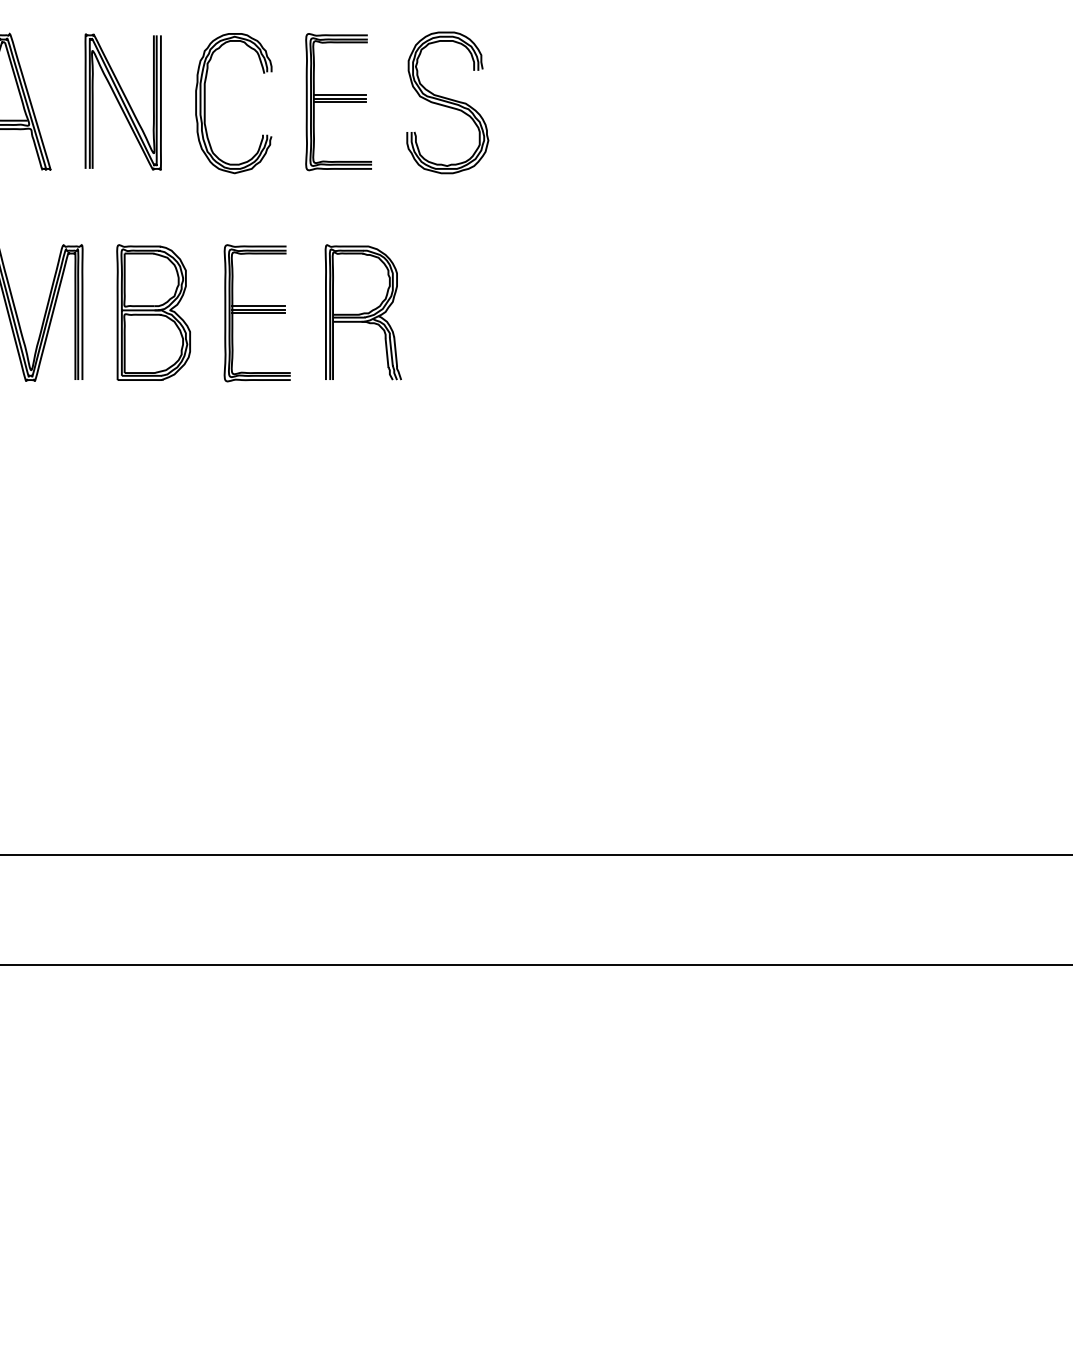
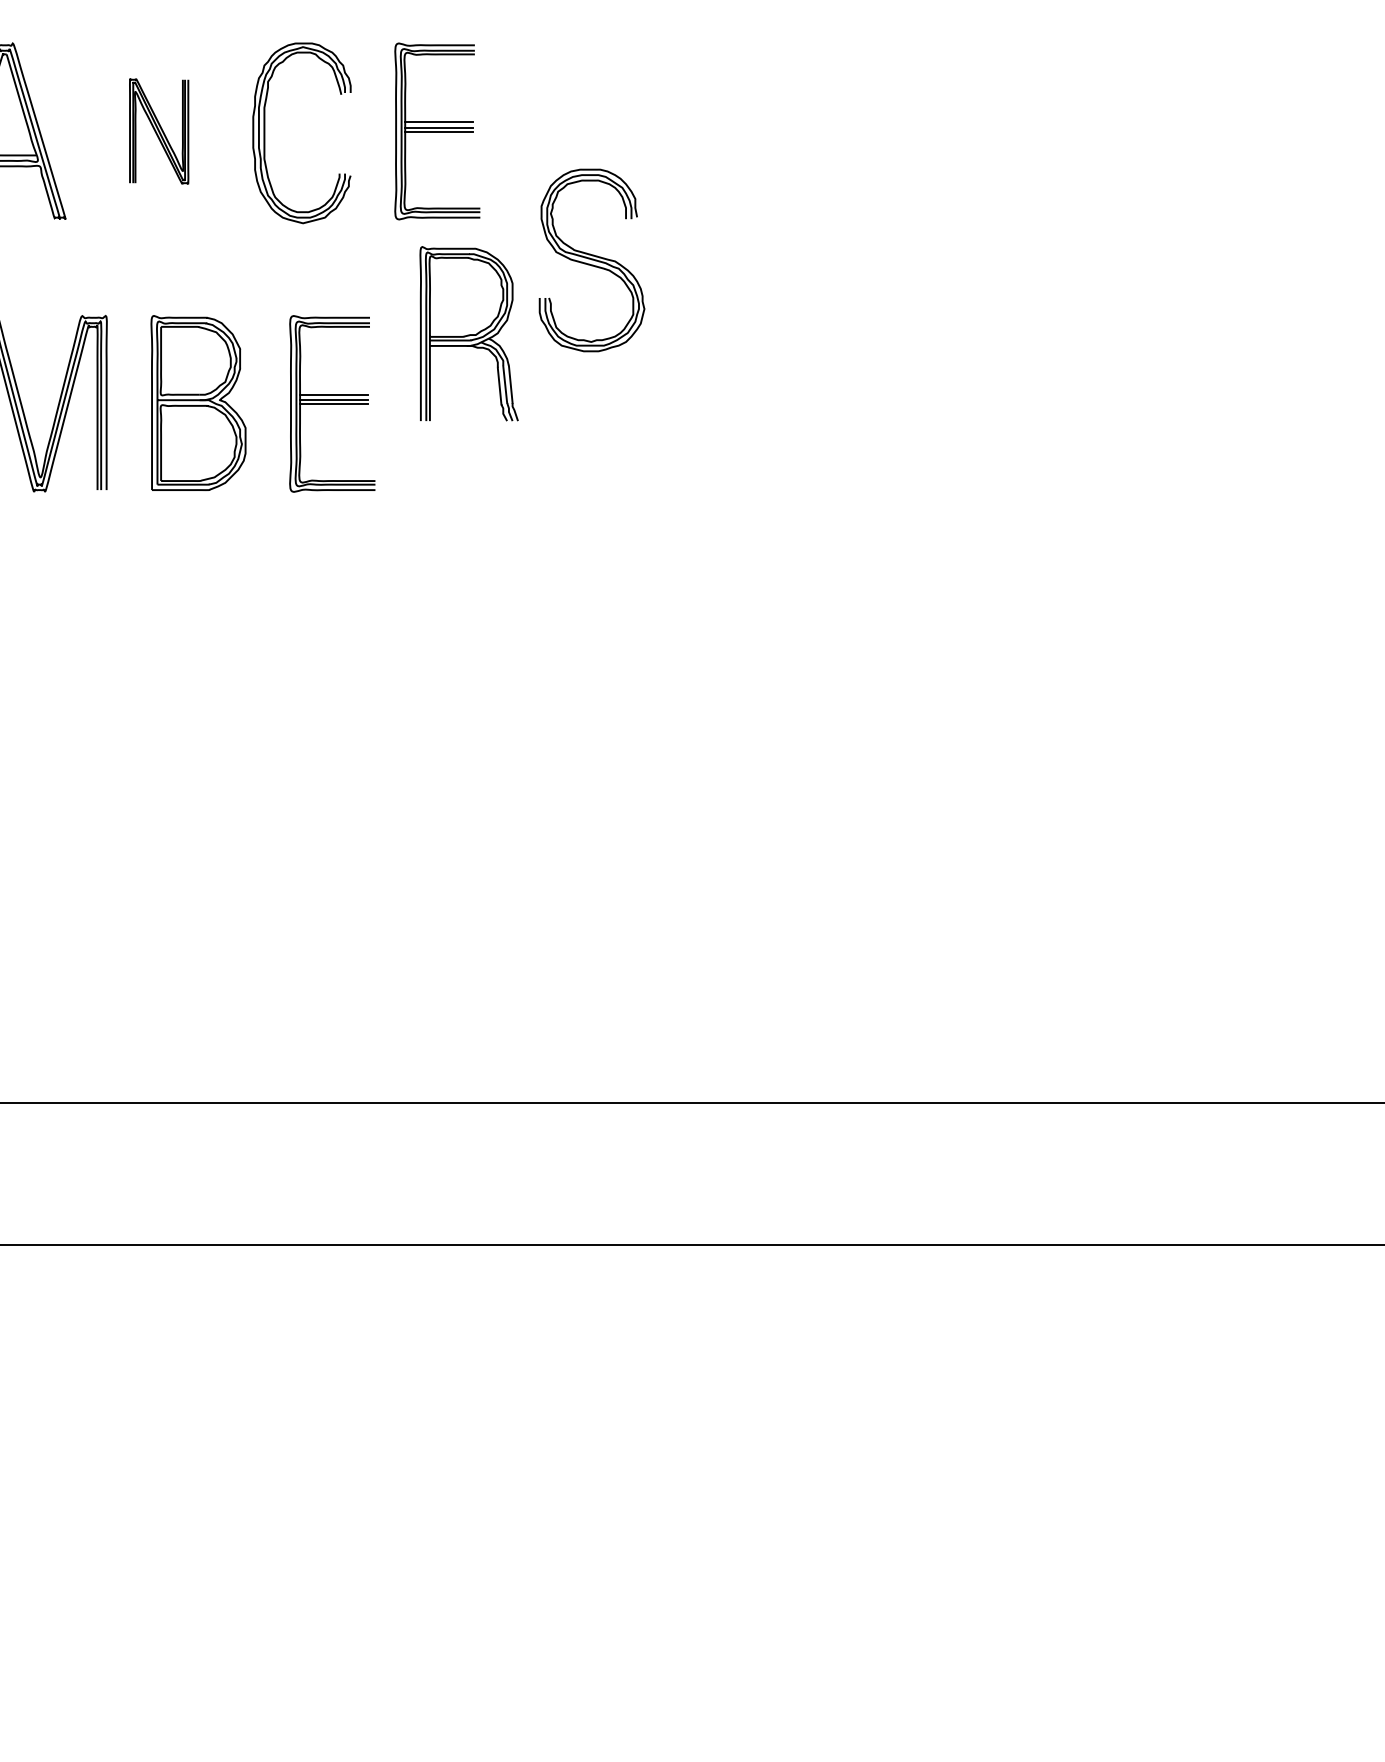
part: (122, 102) -> (158, 131), size x0.6
part: (447, 102) -> (591, 260), moved
part: (362, 312) -> (468, 333), moved

